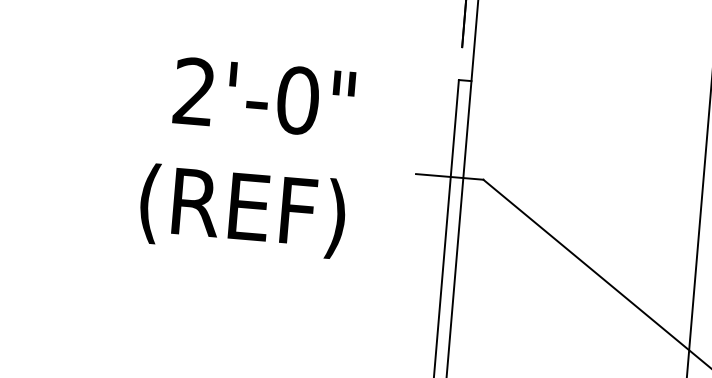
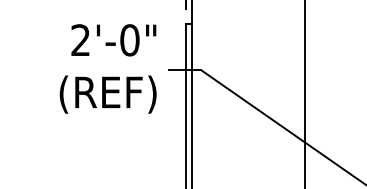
text: (245, 155) -> (107, 68), moved

